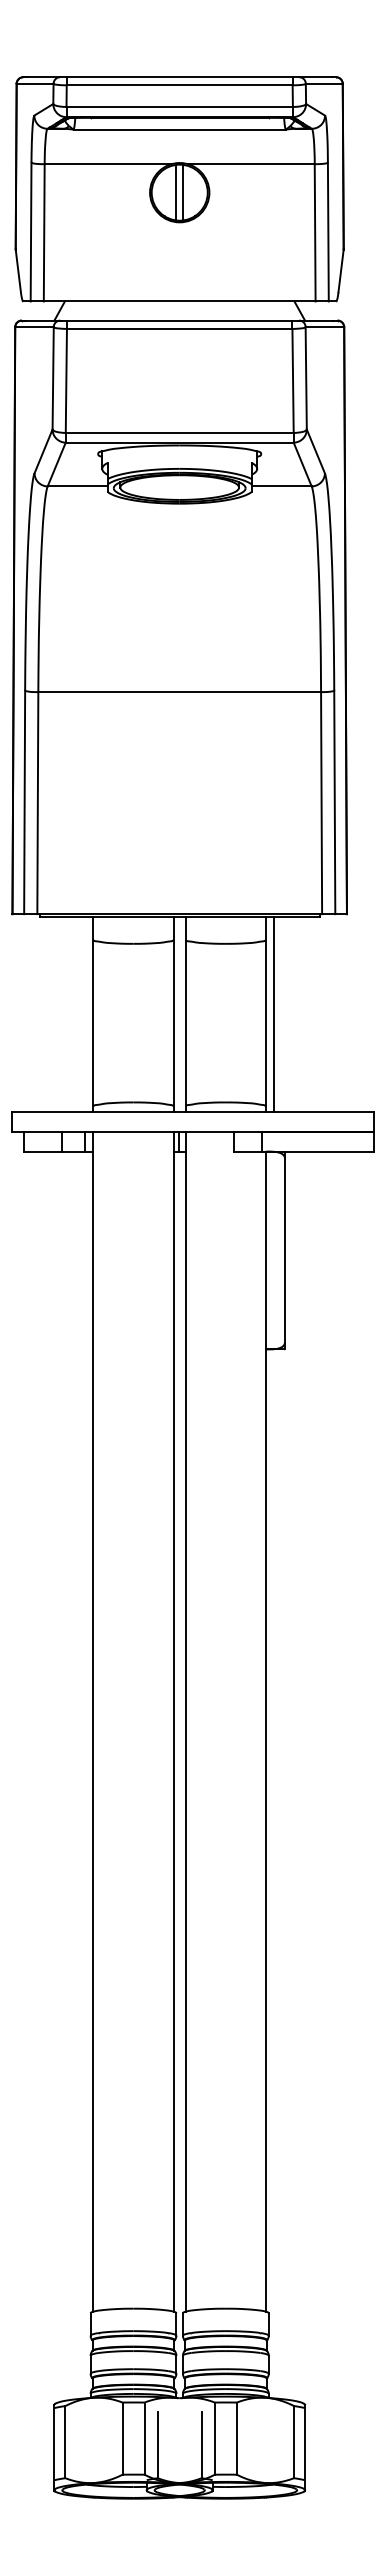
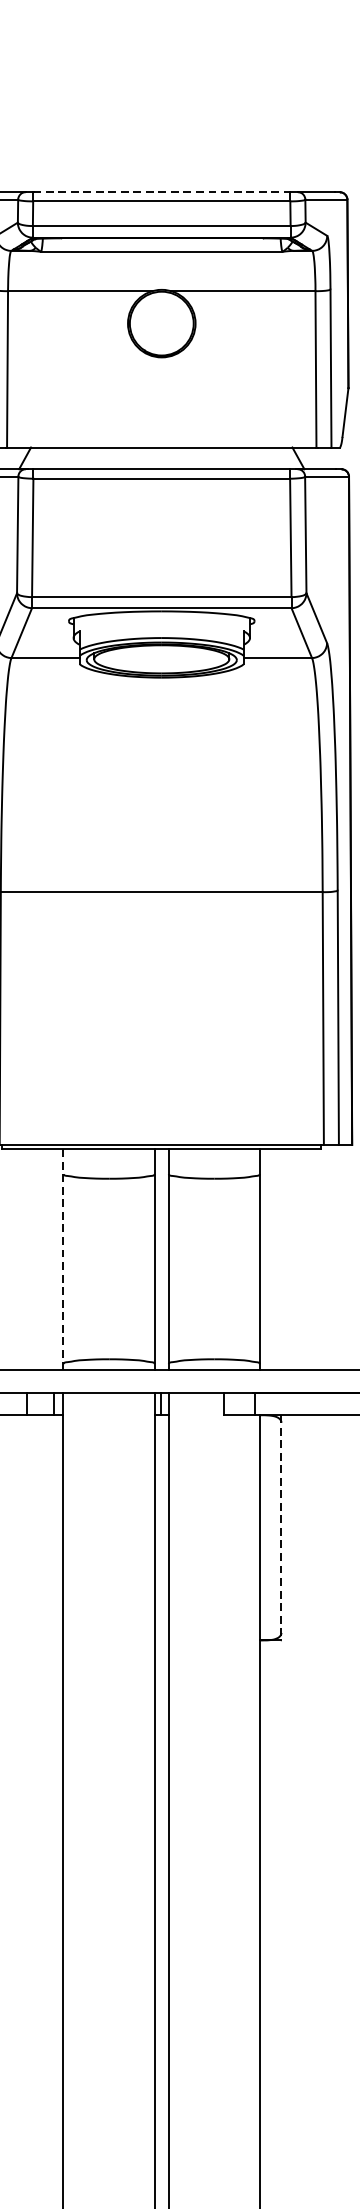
line: (179, 77) -> (161, 192), solid -> dashed
line: (176, 192) -> (158, 323), removed
line: (183, 192) -> (166, 323), removed
line: (93, 1014) -> (63, 1259), solid -> dashed
line: (274, 1014) -> (269, 1259), removed
line: (284, 1250) -> (281, 1527), solid -> dashed

